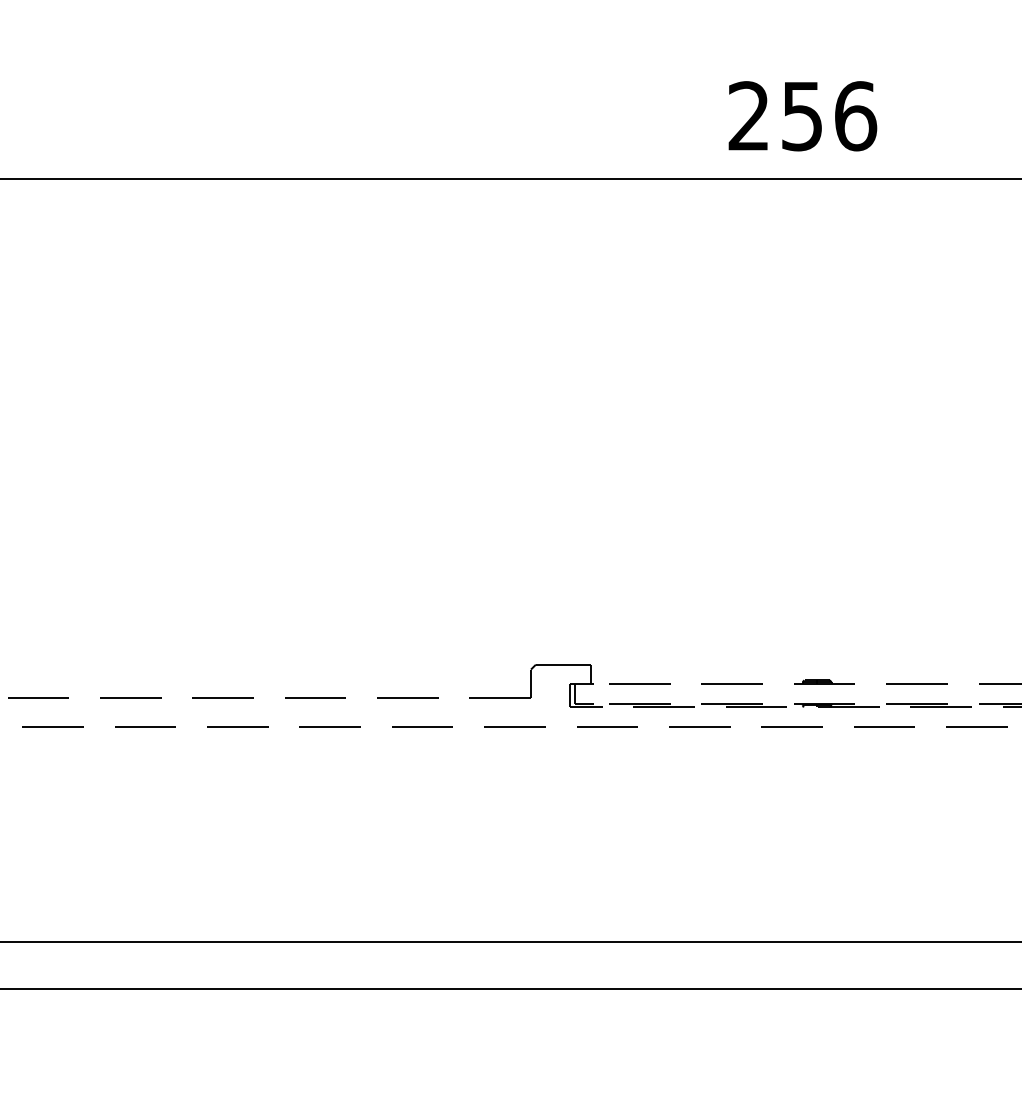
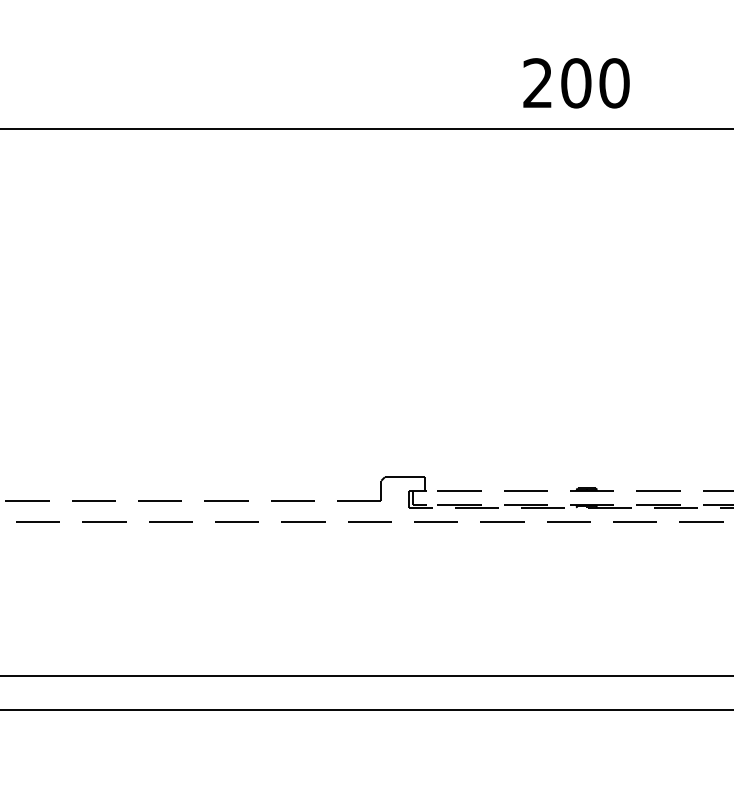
text: (829, 116) -> (595, 83), 256 -> 200

